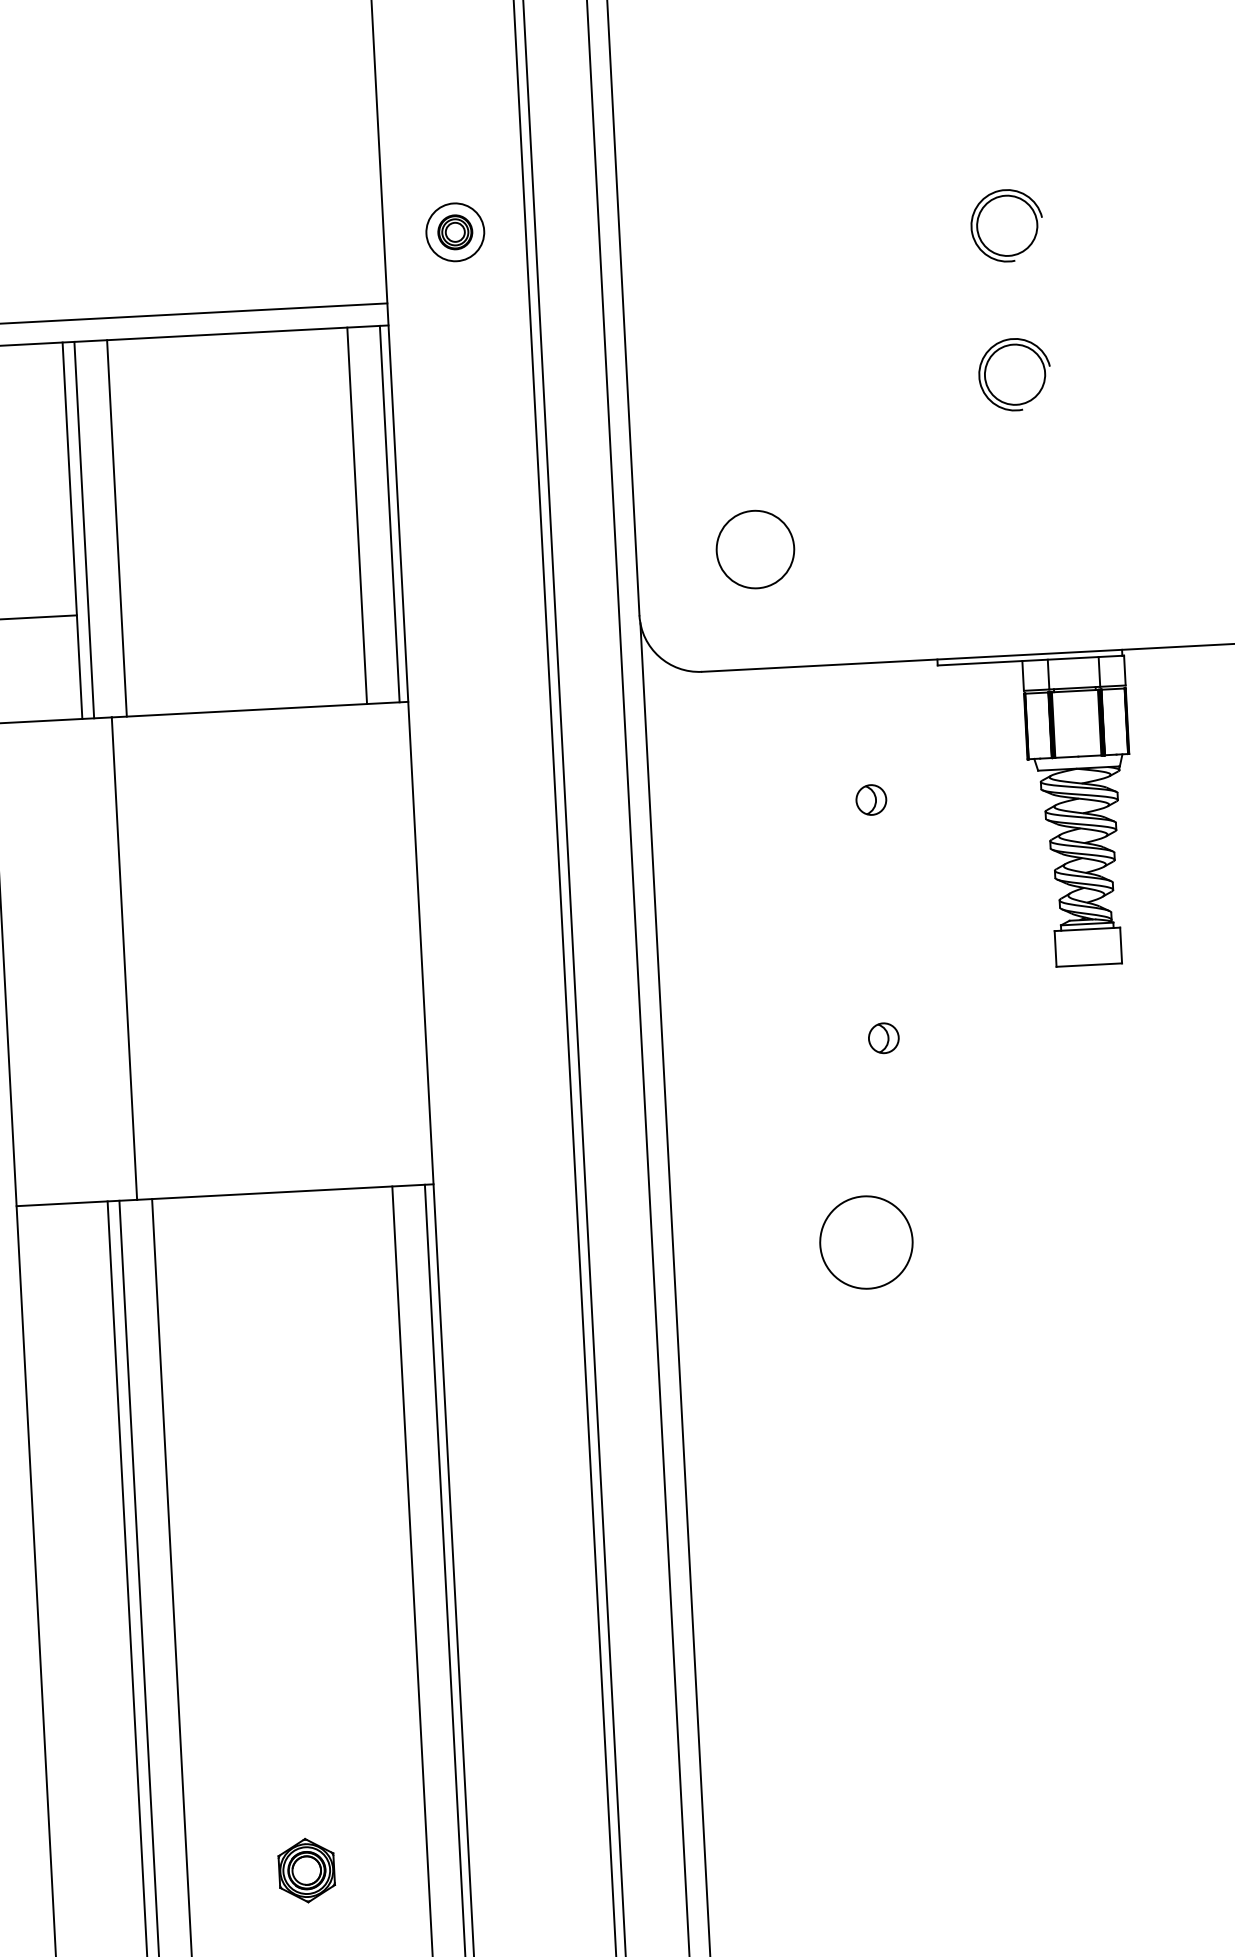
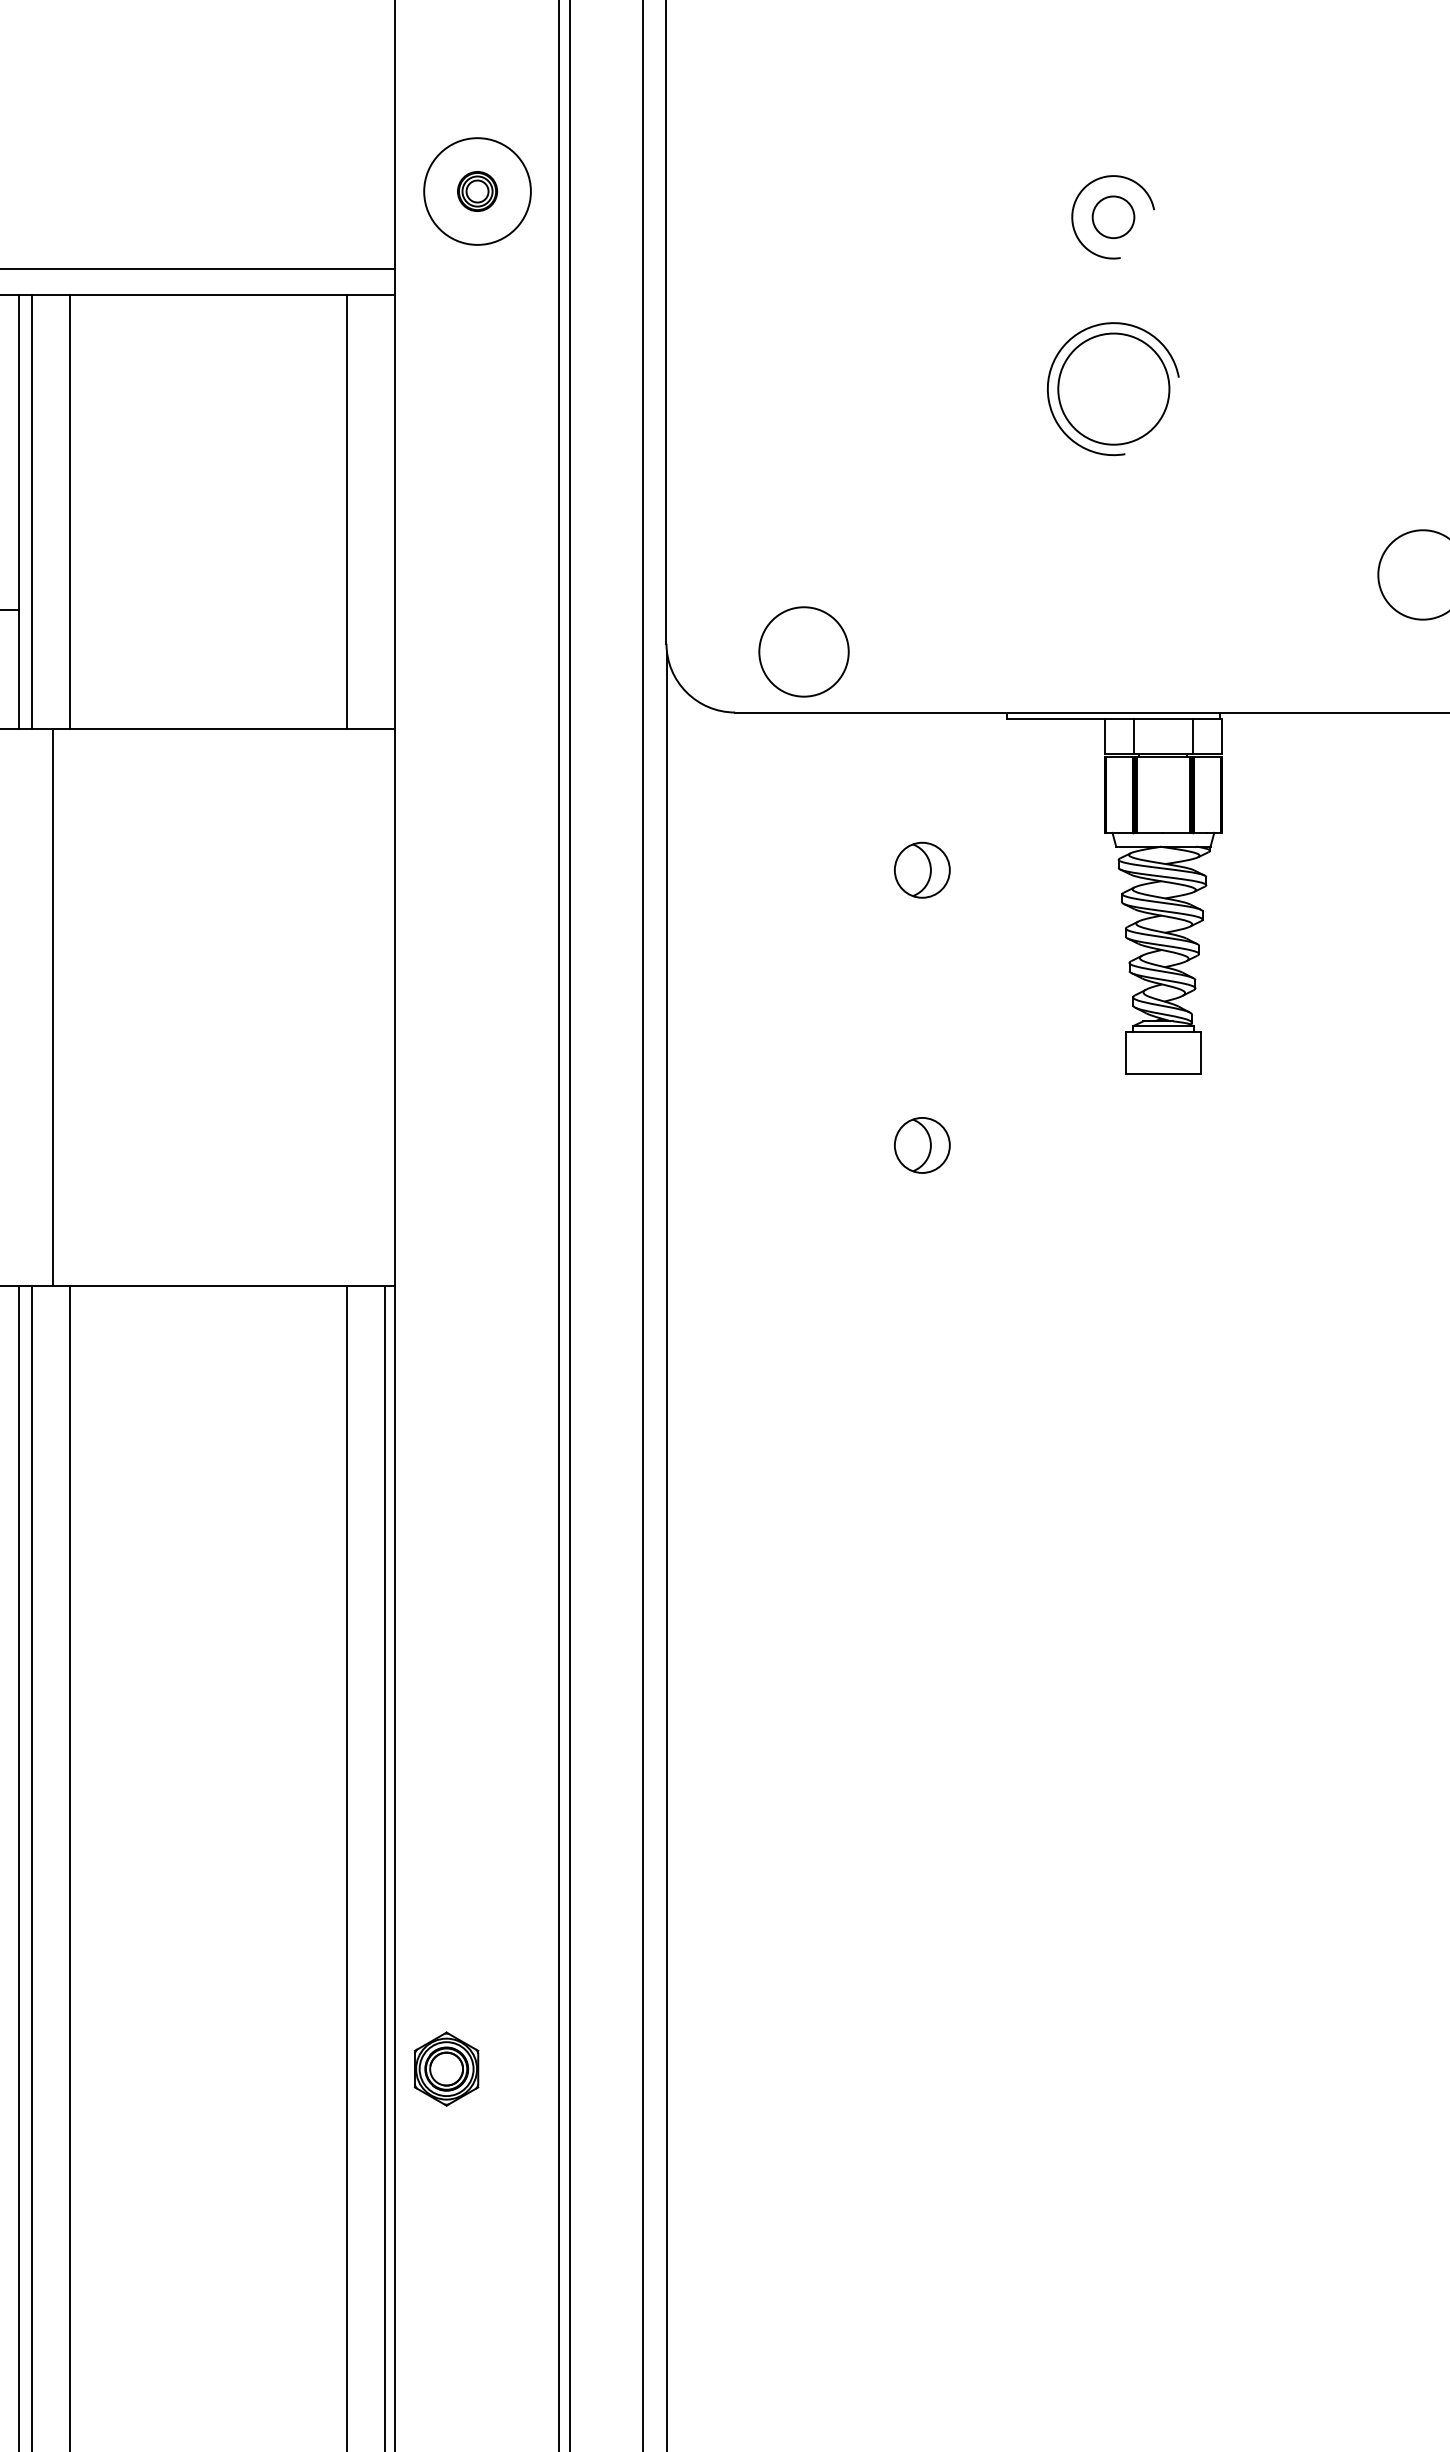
circle: (1007, 225) -> (1113, 217), size x0.6
circle: (455, 232) -> (477, 191), size x1.6
part: (1014, 374) -> (1112, 389), size x1.6
line: (390, 513) -> (385, 511), removed
circle: (754, 549) -> (803, 651), moved
part: (871, 800) -> (922, 870), size x1.6
part: (883, 1038) -> (922, 1145), size x1.6
circle: (865, 1242) -> (889, 1379), removed
part: (306, 1870) -> (446, 2068), moved

